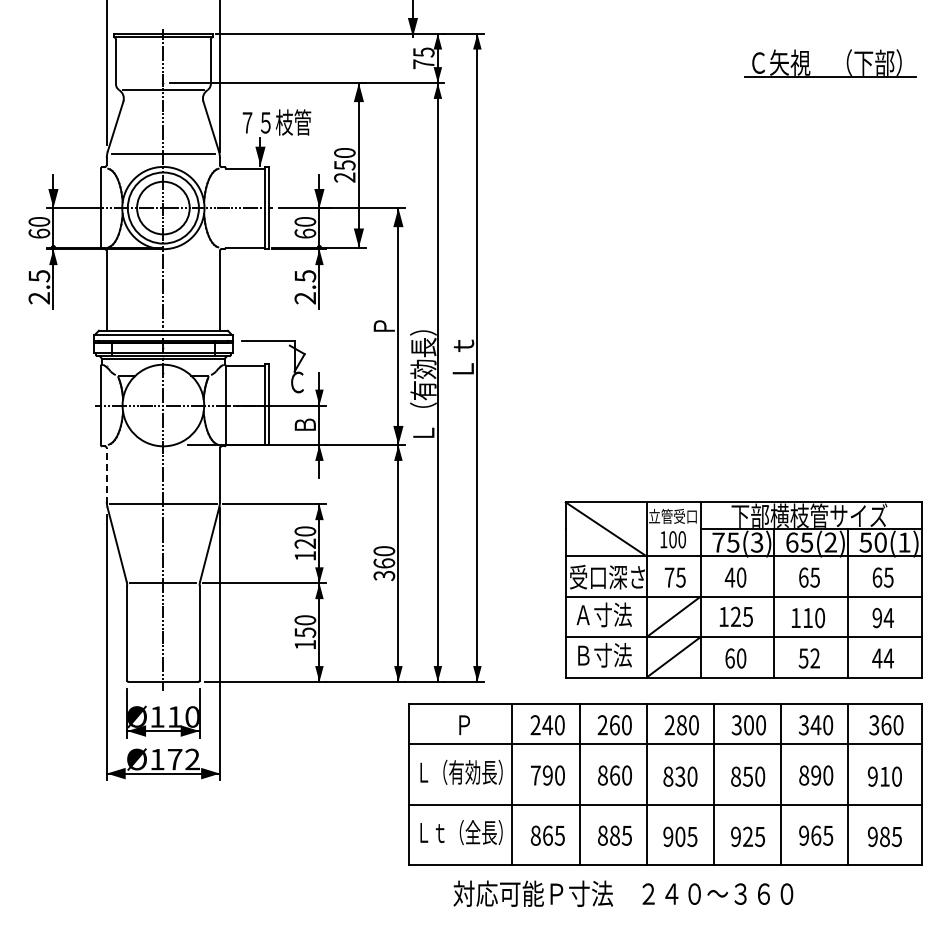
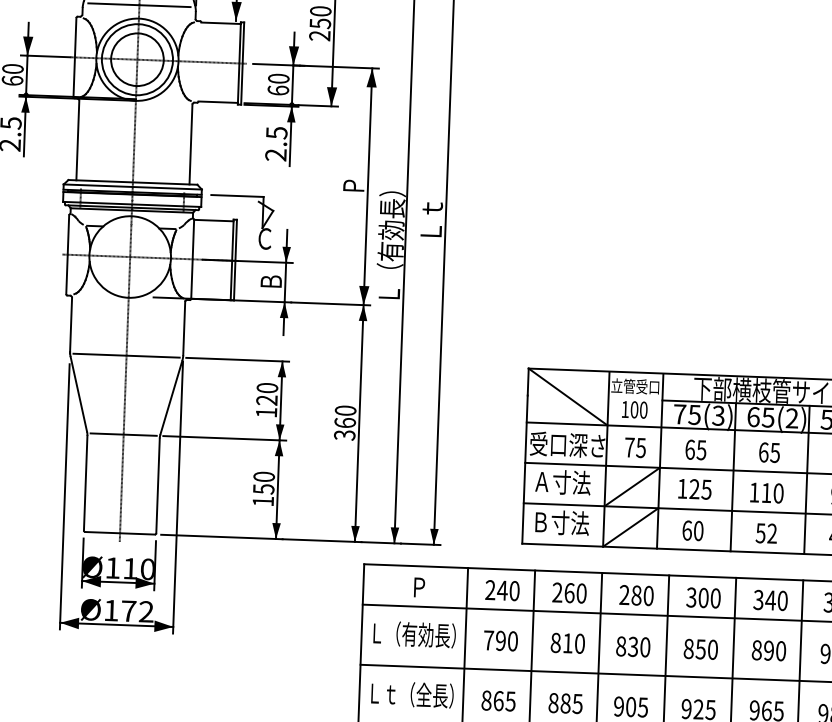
line: (106, 476) -> (70, 325), dashed -> solid
text: (735, 577) -> (695, 449), 40 -> 65
text: (615, 775) -> (568, 643), 860 -> 810

